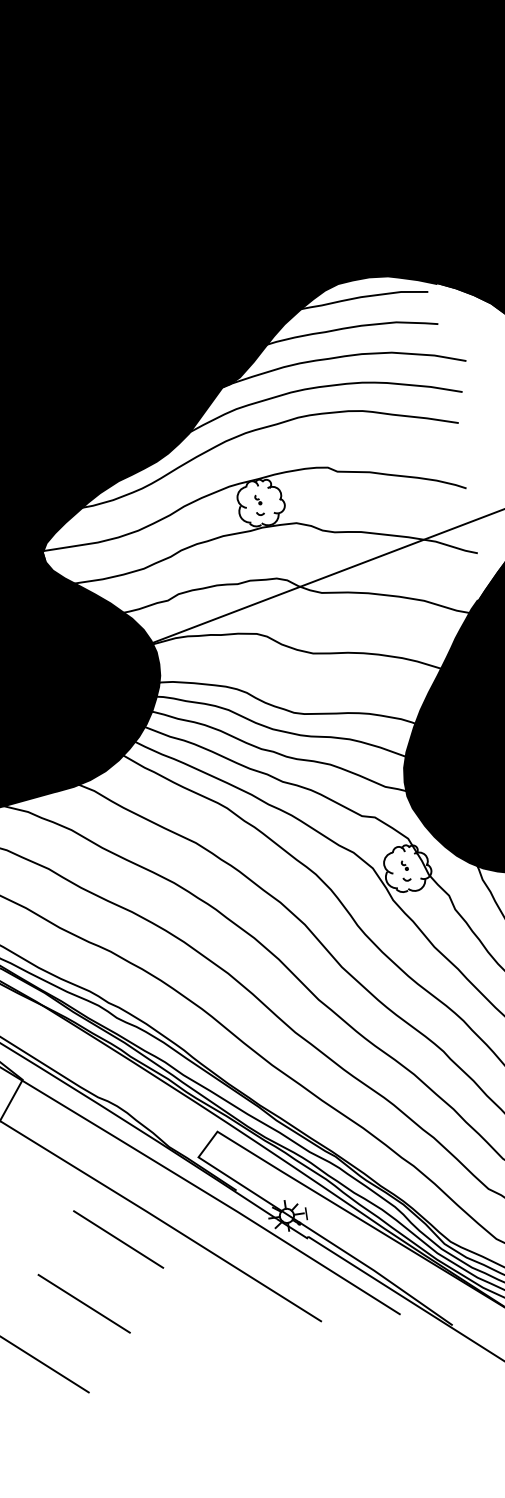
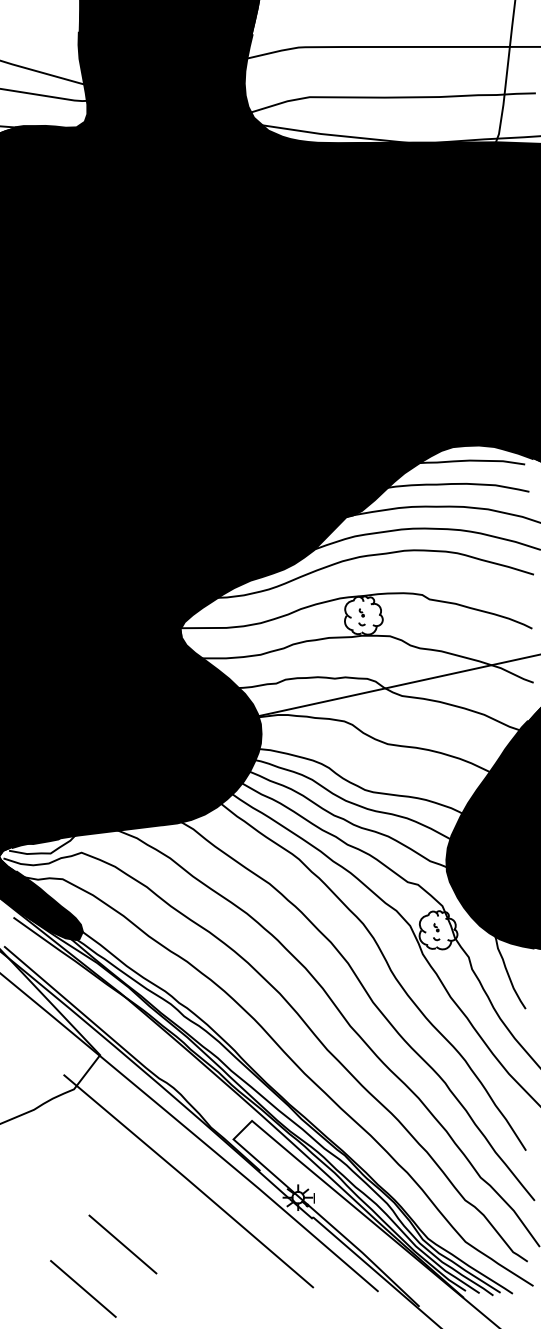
line: (118, 1239) -> (158, 1196), removed

